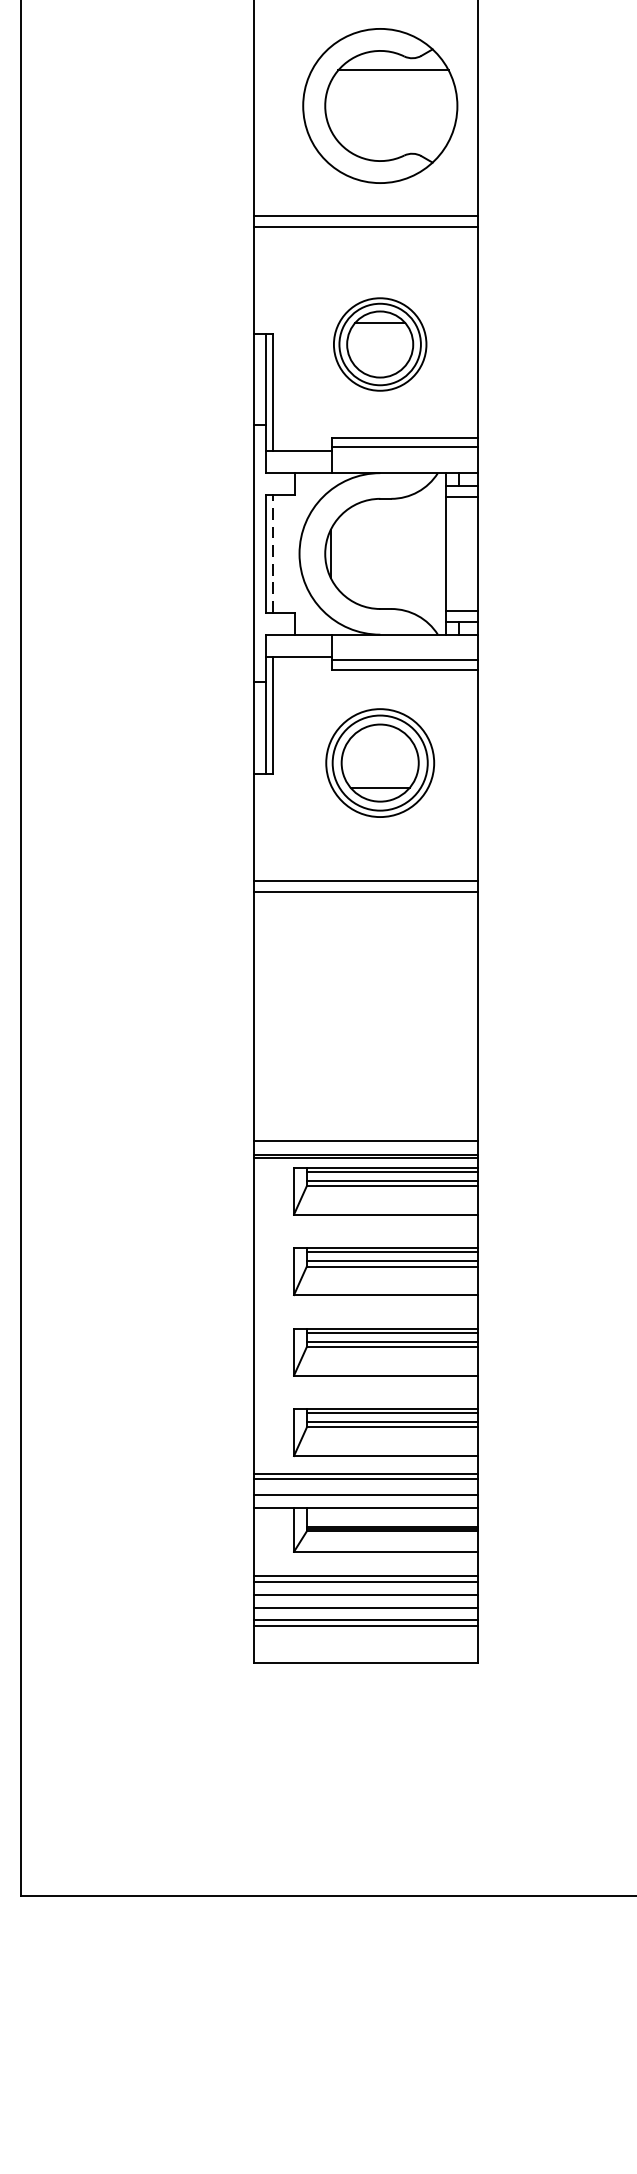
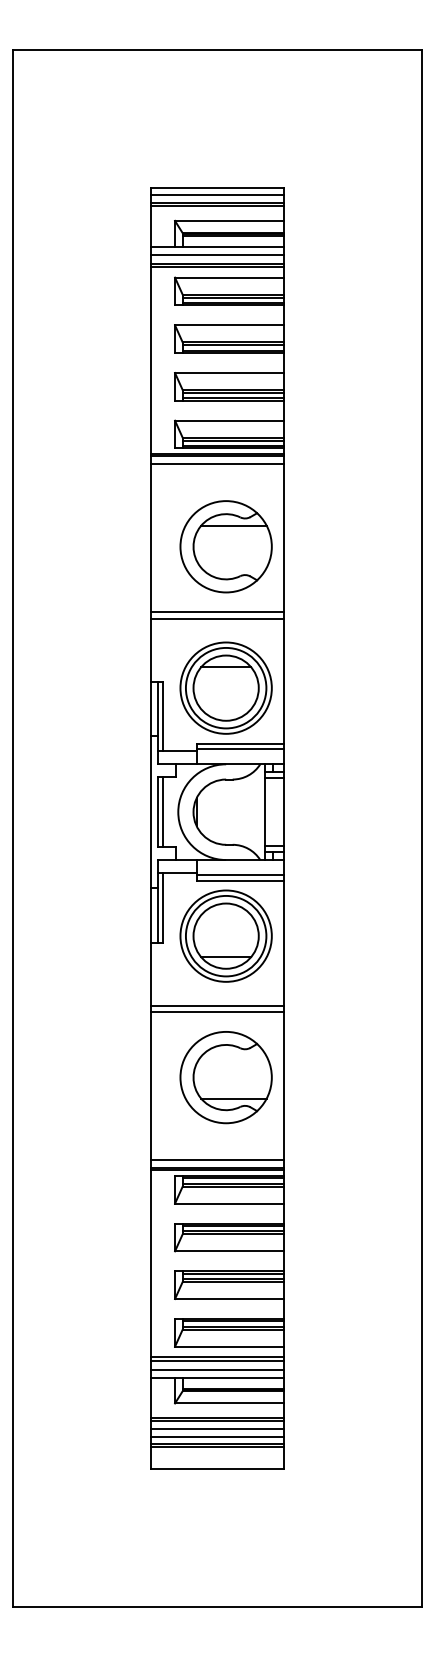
part: (379, 343) -> (225, 687), size x1.67
line: (272, 554) -> (162, 812), dashed -> solid
part: (379, 762) -> (225, 935), size x1.43
part: (379, 1001) -> (225, 1077), added

